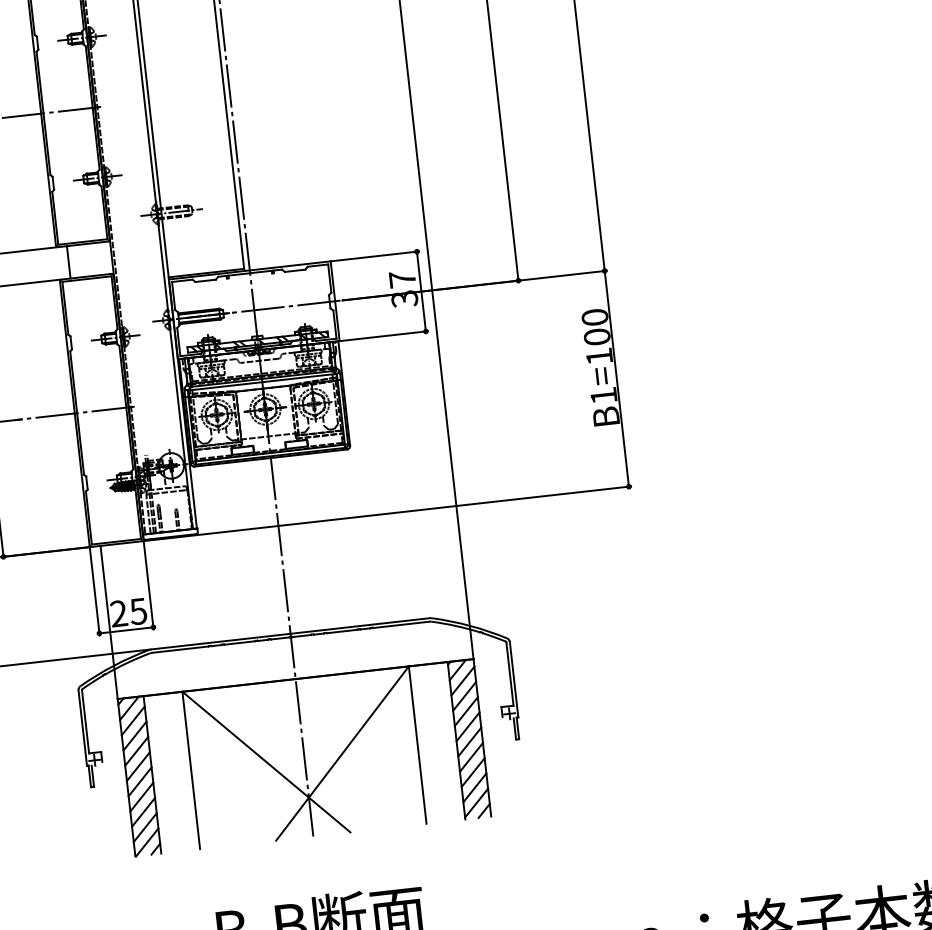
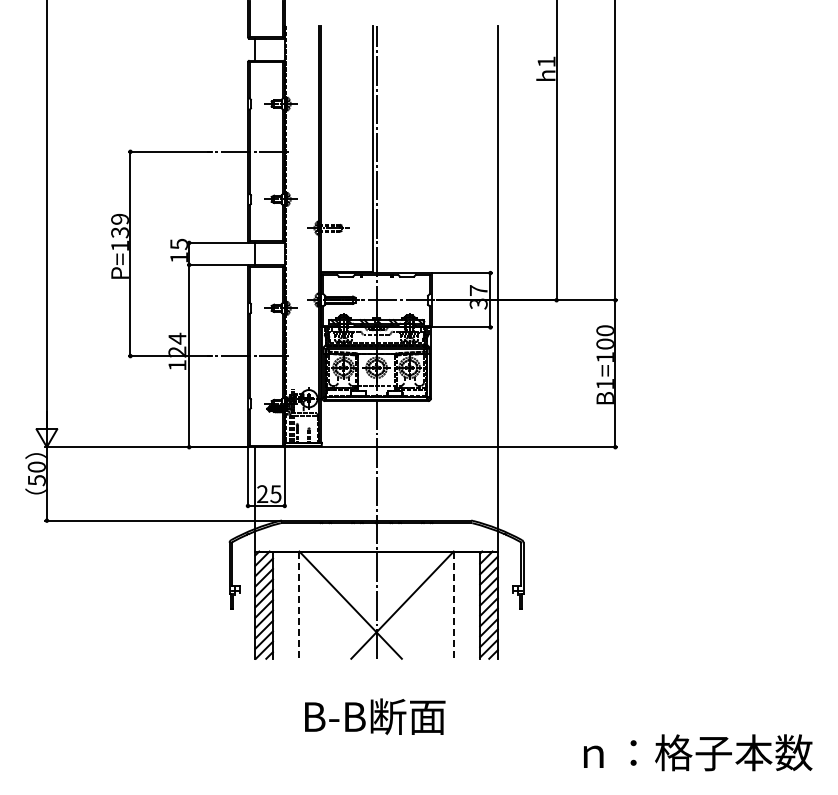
line: (417, 745) -> (453, 605), solid -> dashed
line: (191, 770) -> (299, 605), solid -> dashed

